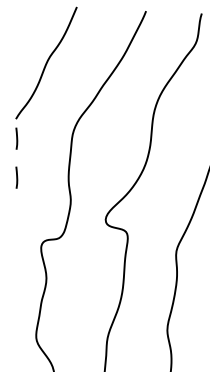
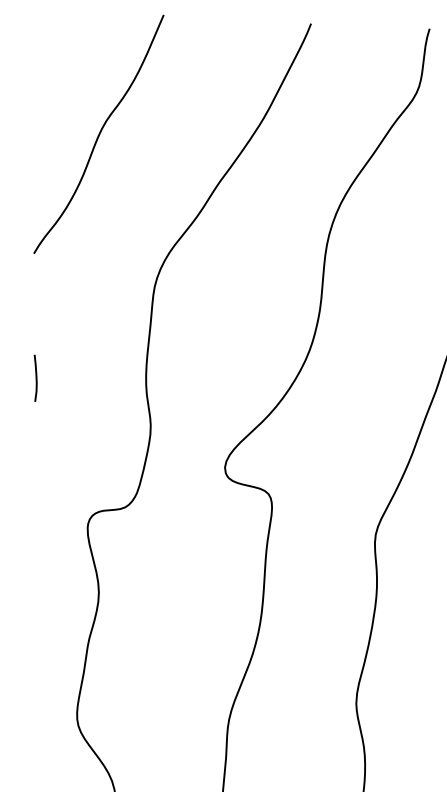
line: (16, 138) -> (35, 294), removed

